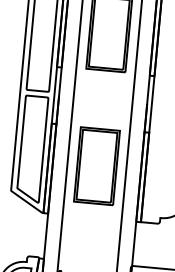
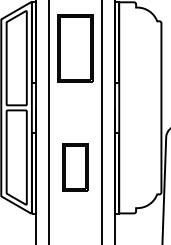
part: (96, 166) -> (75, 167), size x0.7

